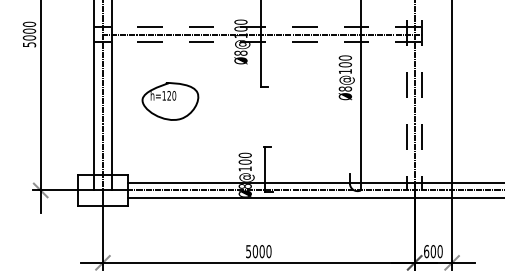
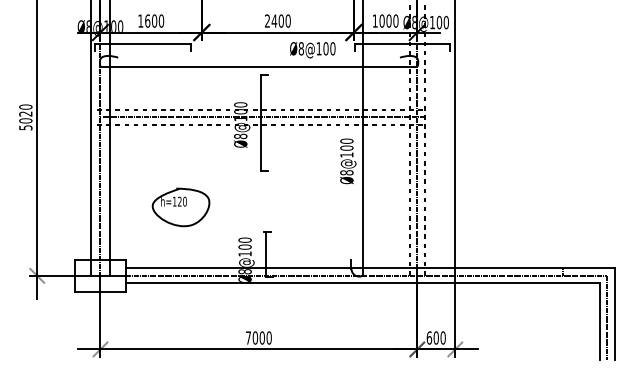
text: (29, 30) -> (25, 113), 5000 -> 5020
part: (169, 101) -> (180, 207), moved
text: (248, 251) -> (248, 337), 5000 -> 7000

